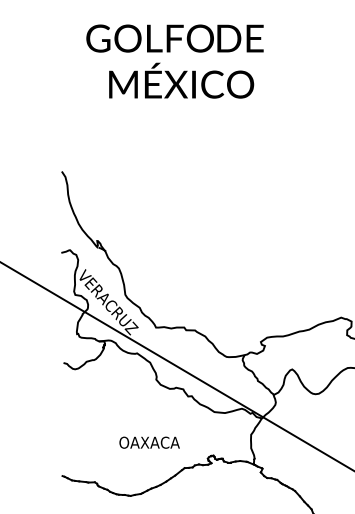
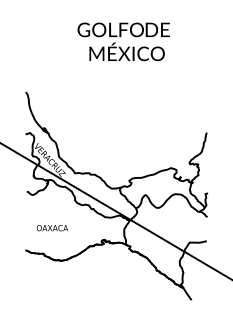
text: (174, 60) -> (123, 41), moved
text: (147, 443) -> (51, 228), moved

